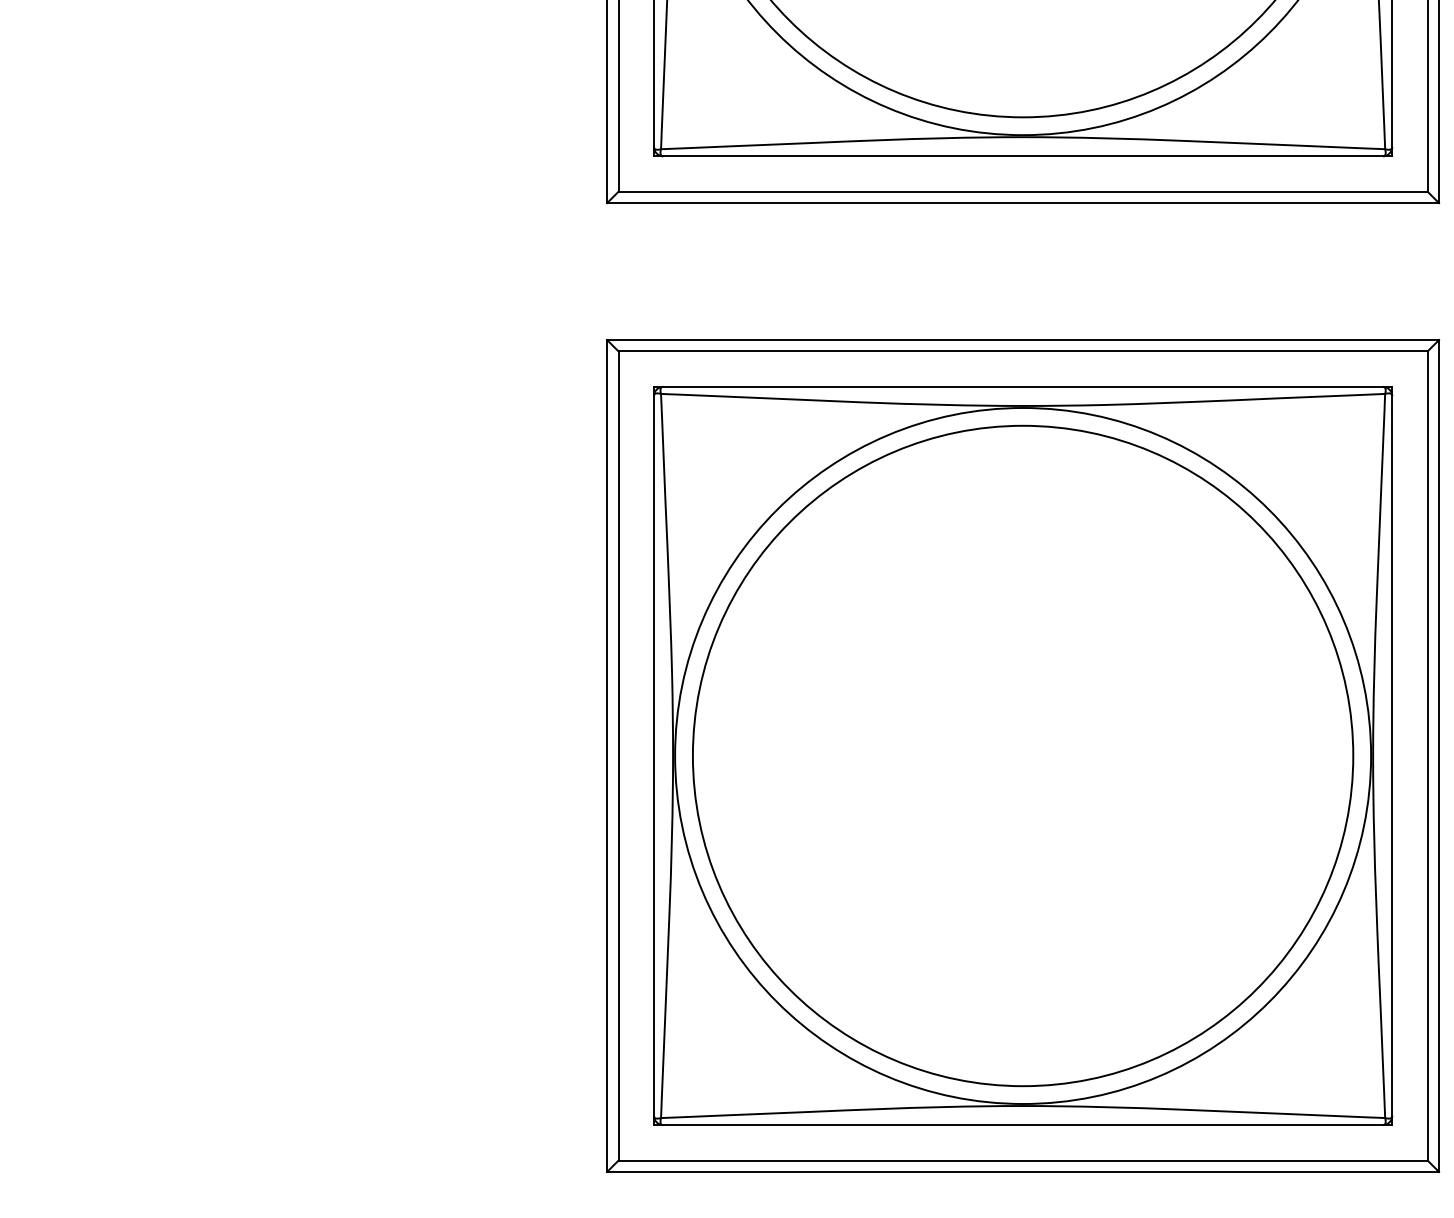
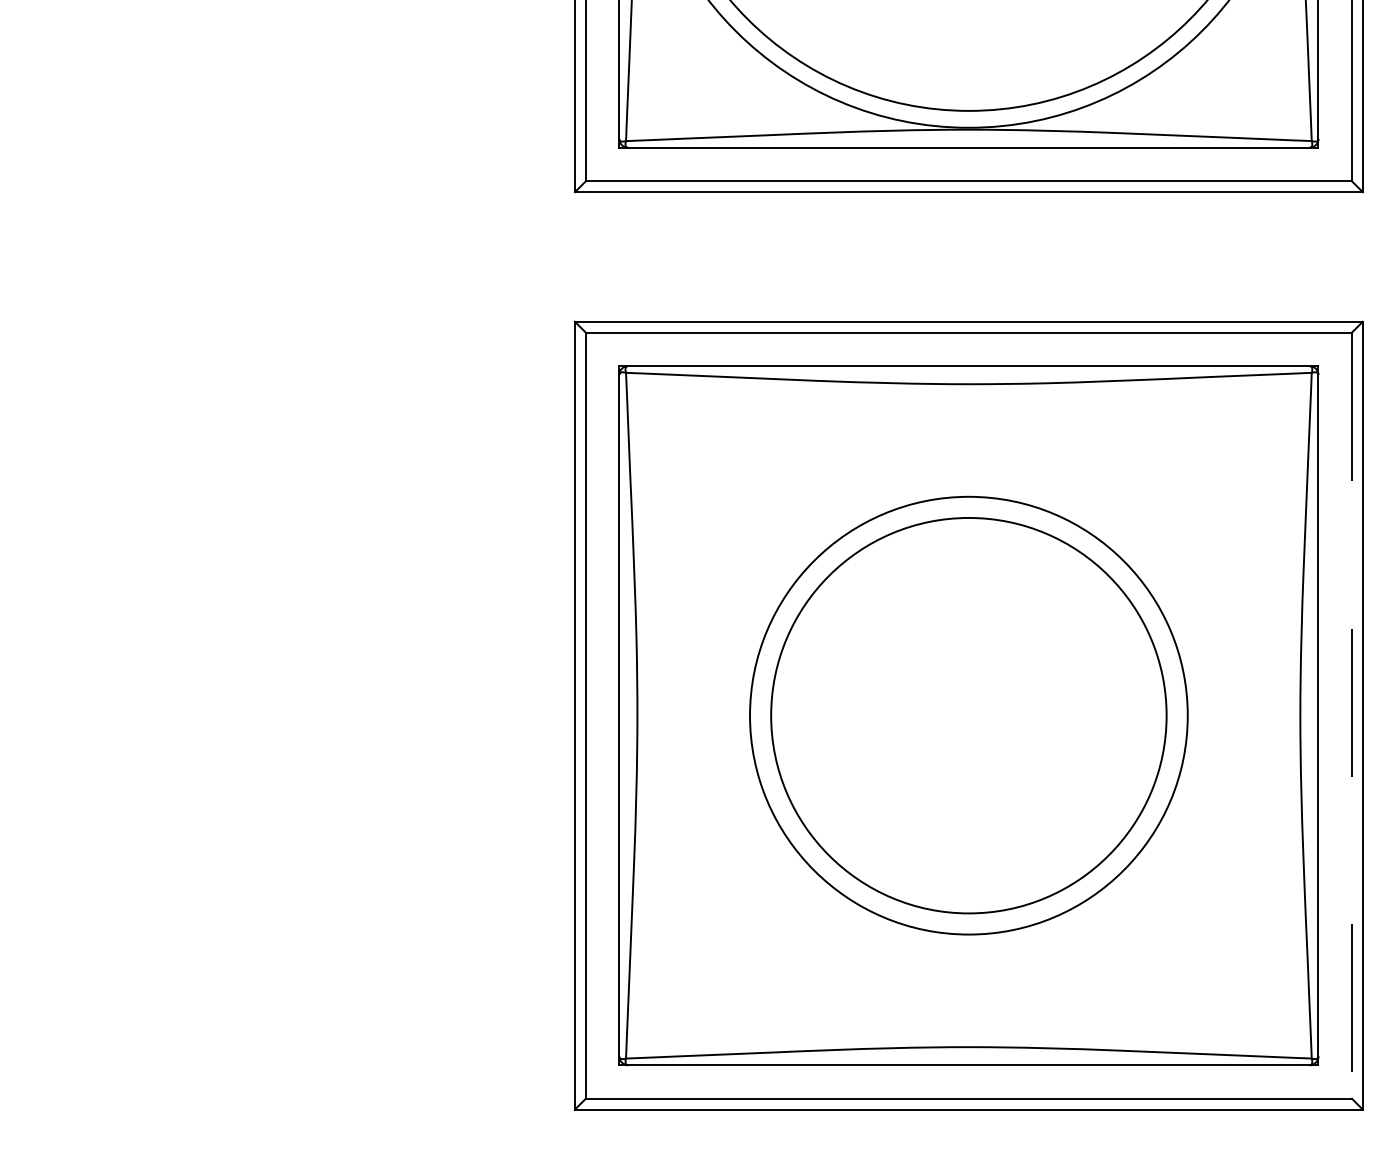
circle: (1022, 755) -> (968, 715), size x0.6
circle: (1022, 755) -> (968, 715), size x0.7
line: (1428, 756) -> (1352, 716), solid -> dashed

